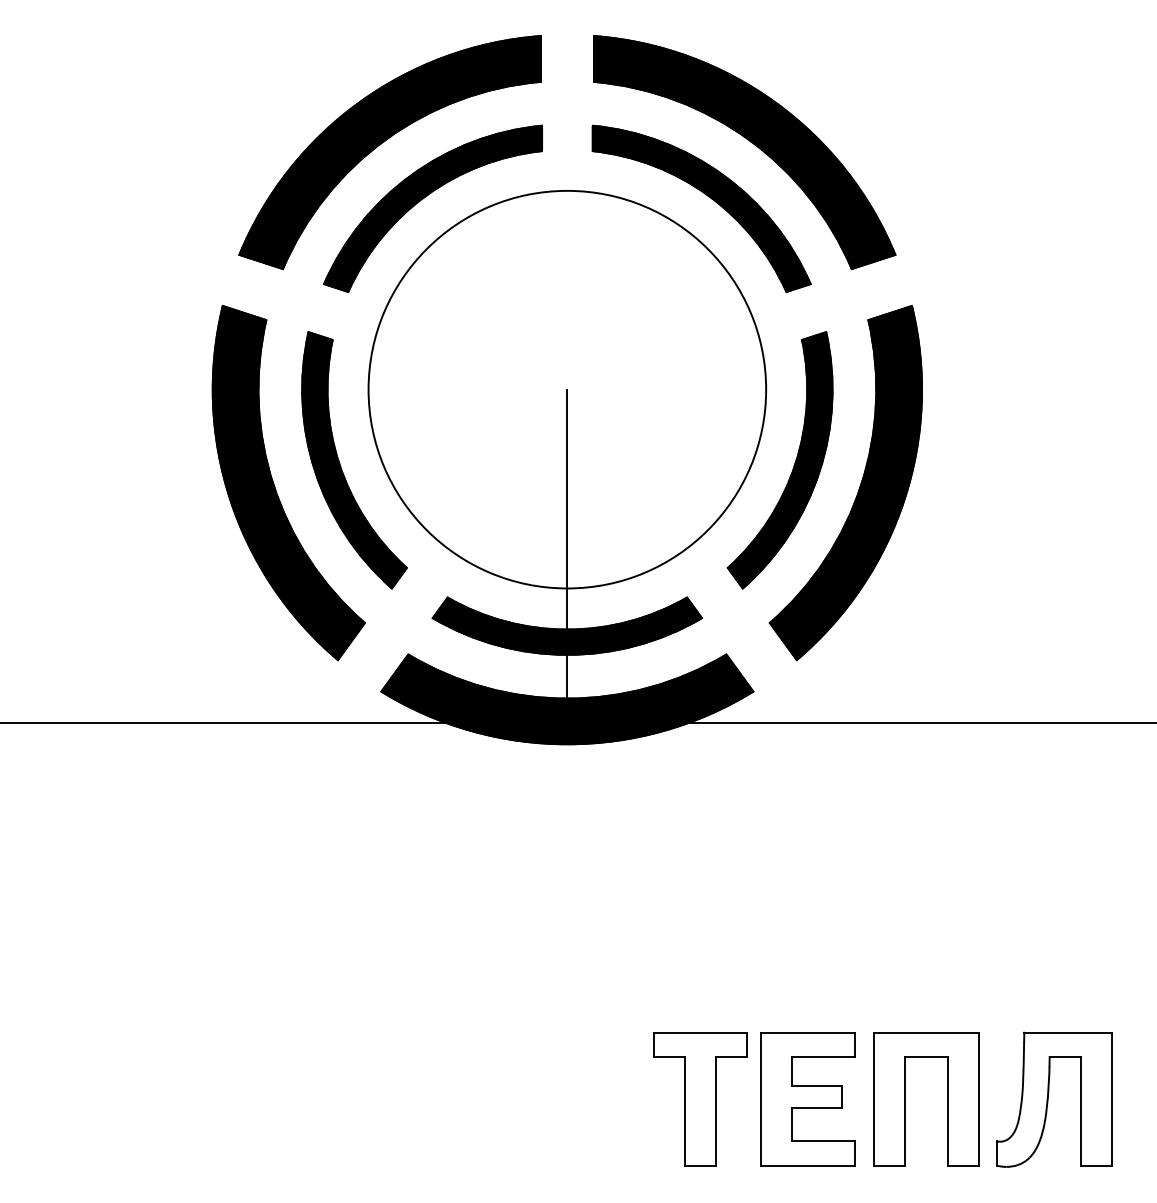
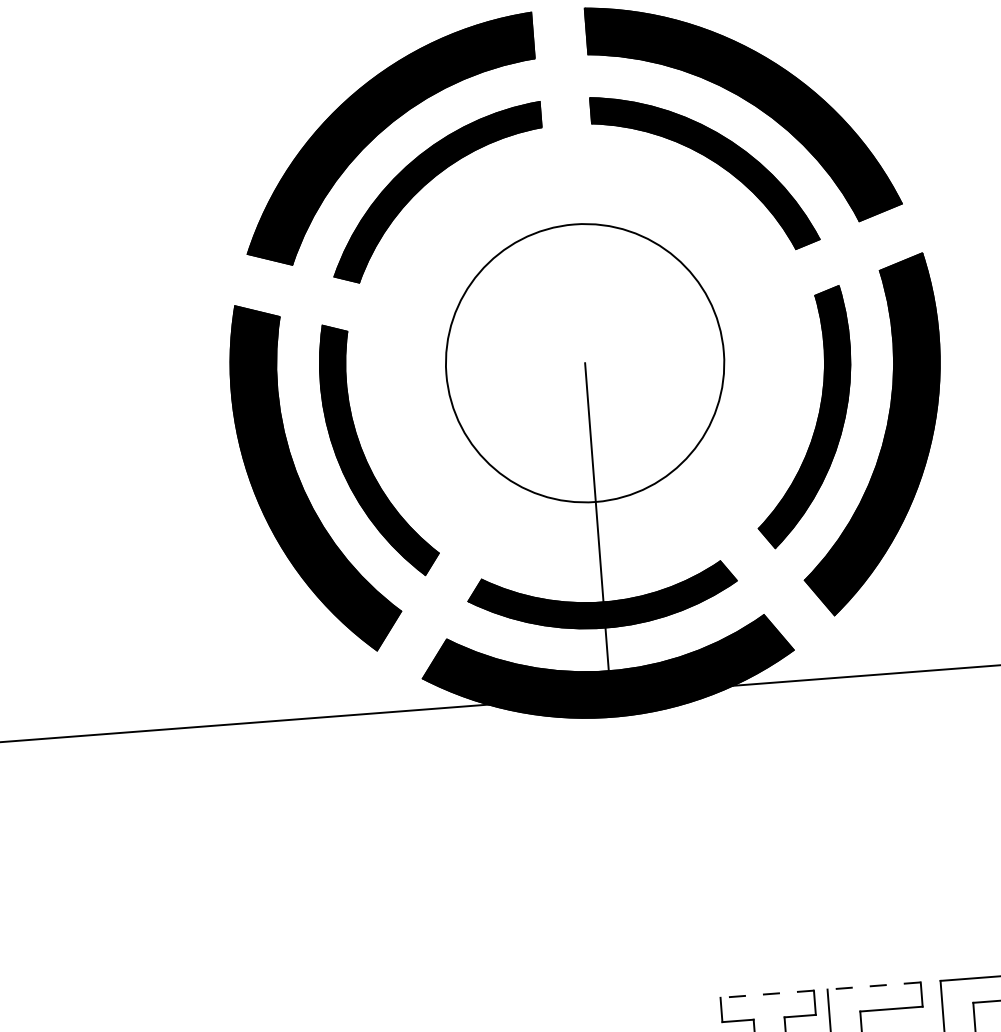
circle: (567, 389) -> (585, 363), size x0.7
line: (700, 1032) -> (767, 993), solid -> dashed
line: (807, 1032) -> (873, 985), solid -> dashed

